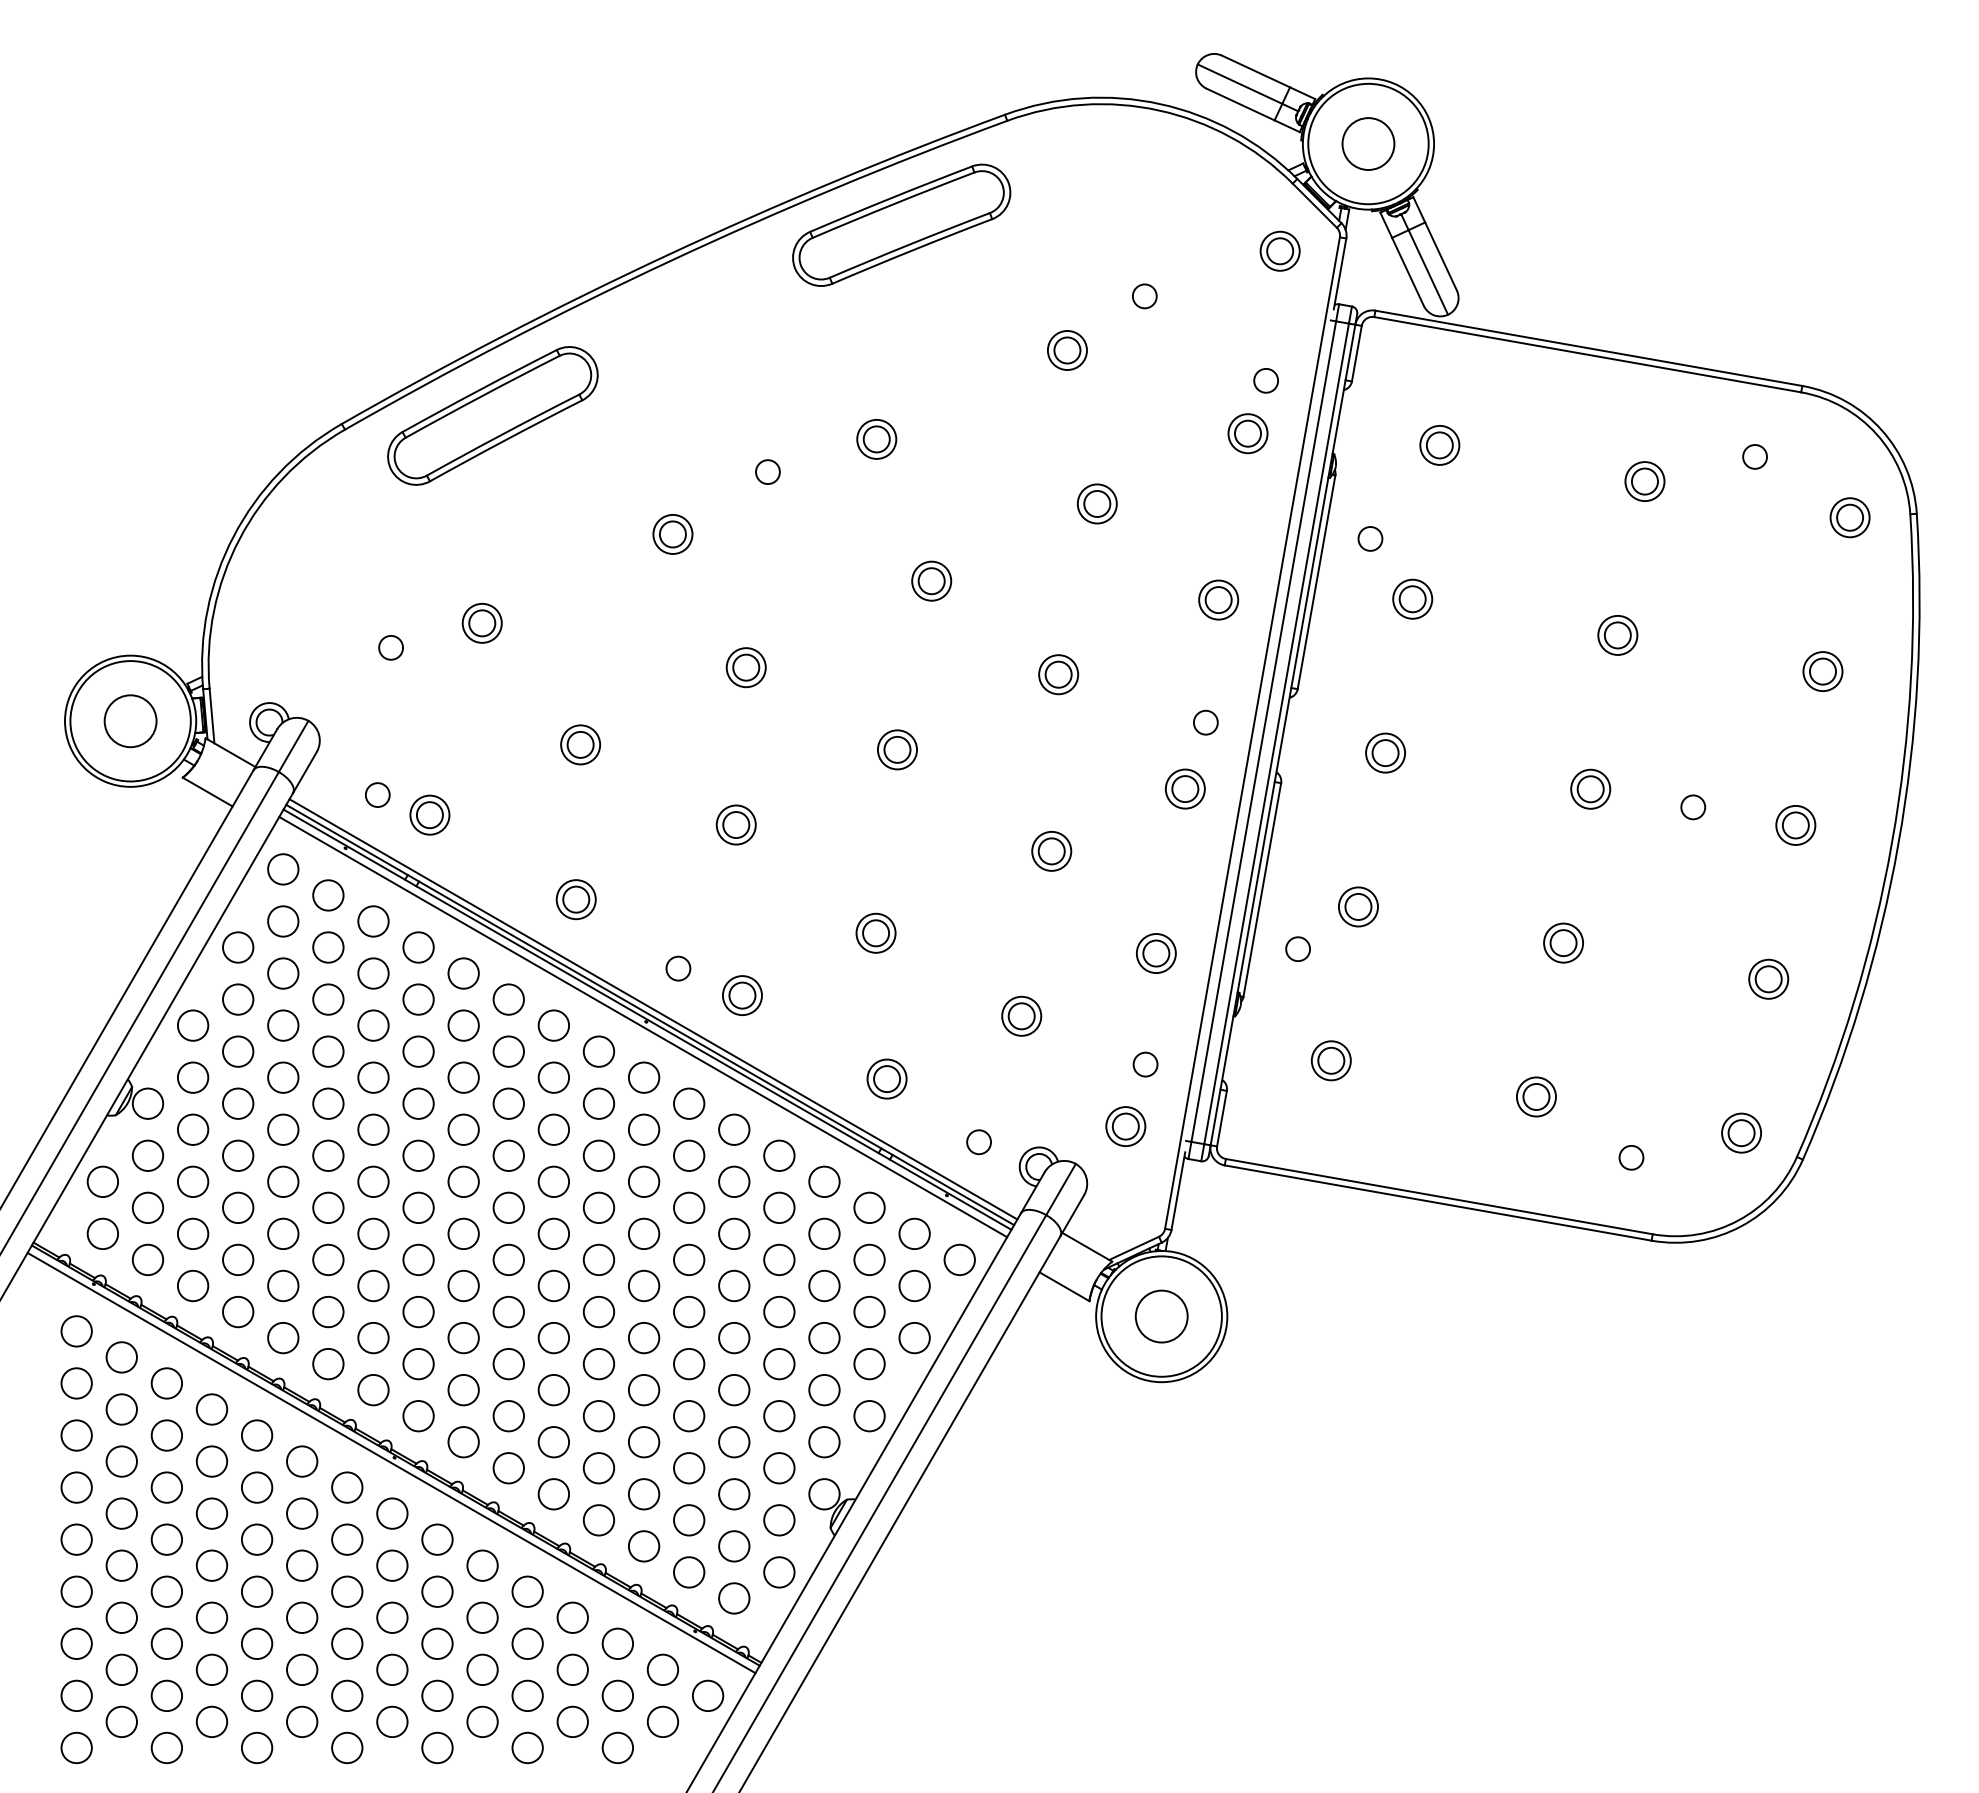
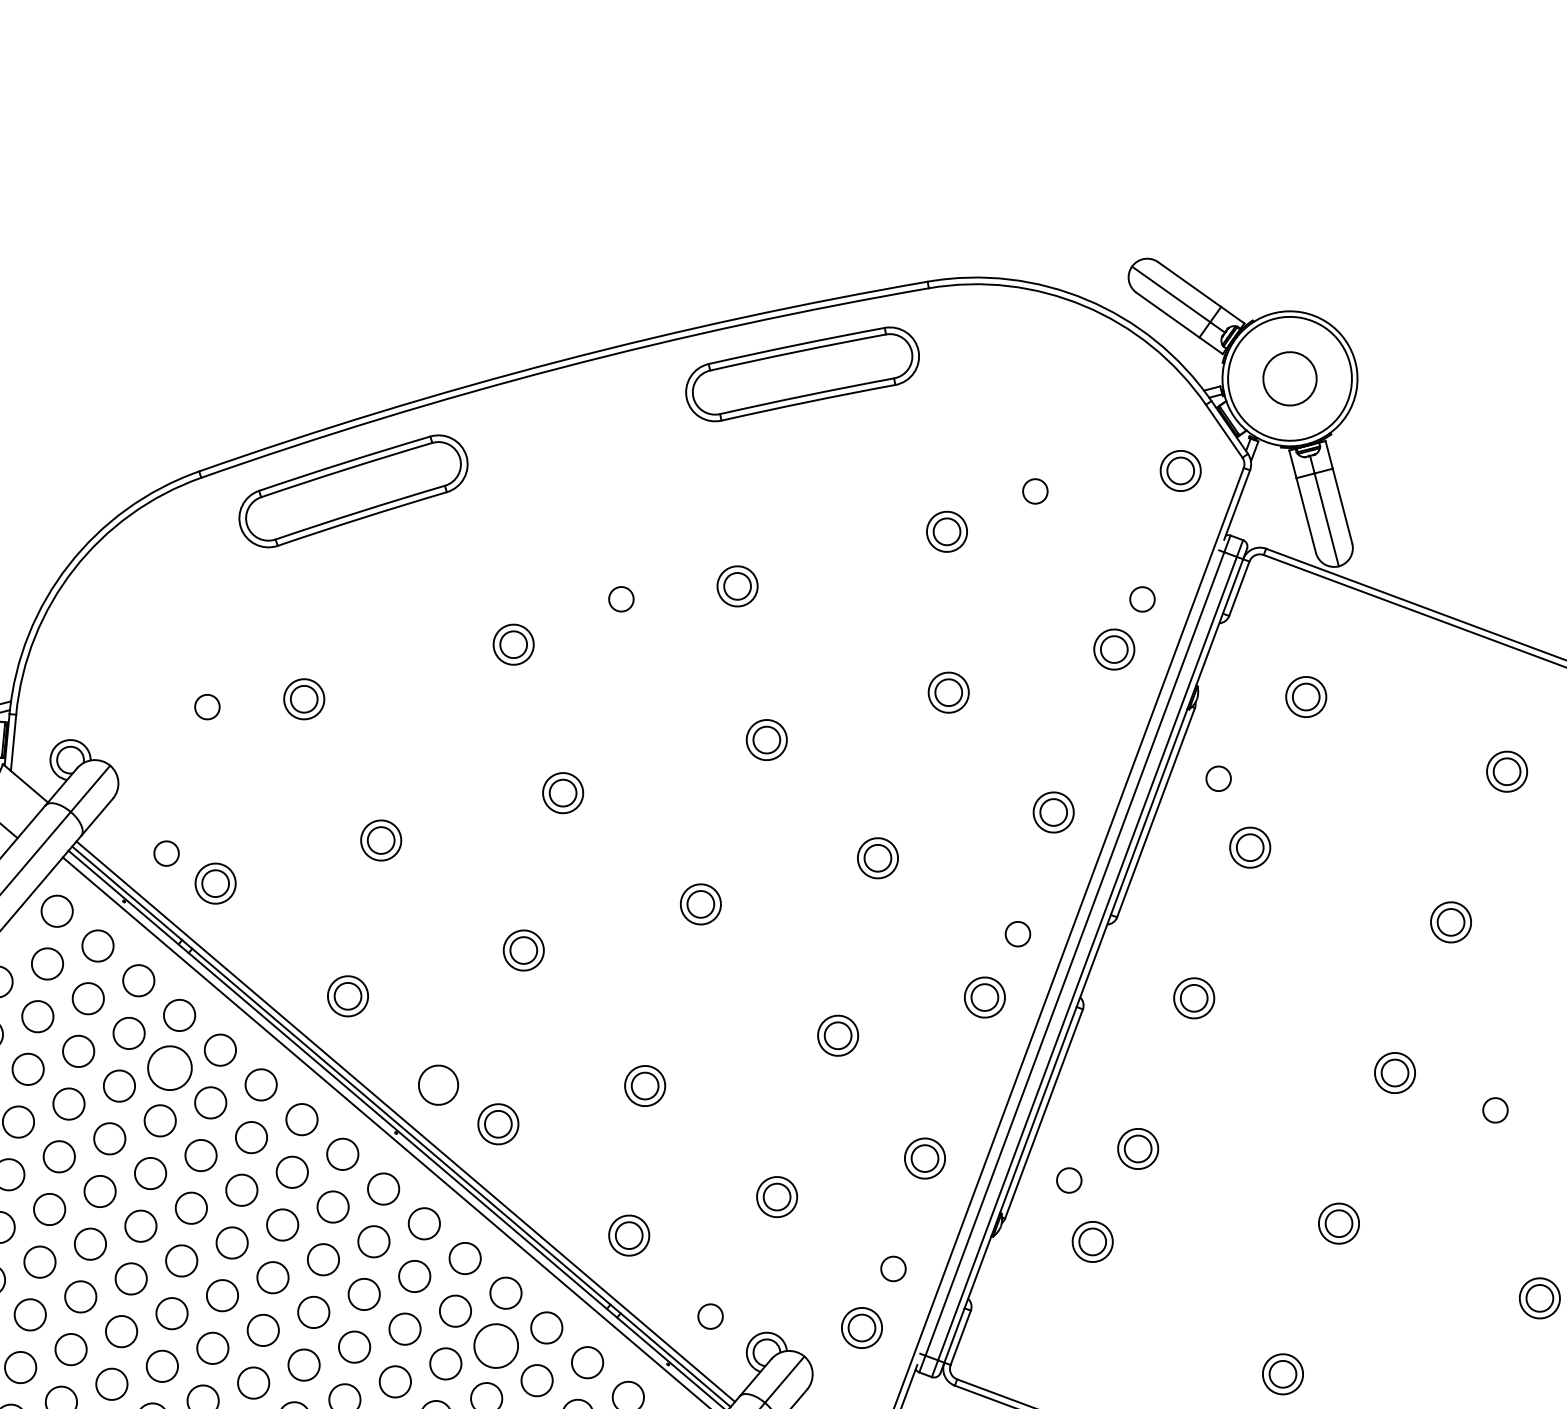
circle: (678, 968) -> (438, 1084), size x1.6
circle: (418, 999) -> (169, 1068), size x1.4
part: (1330, 1060) -> (1091, 1241), moved
circle: (779, 1207) -> (496, 1345), size x1.4

